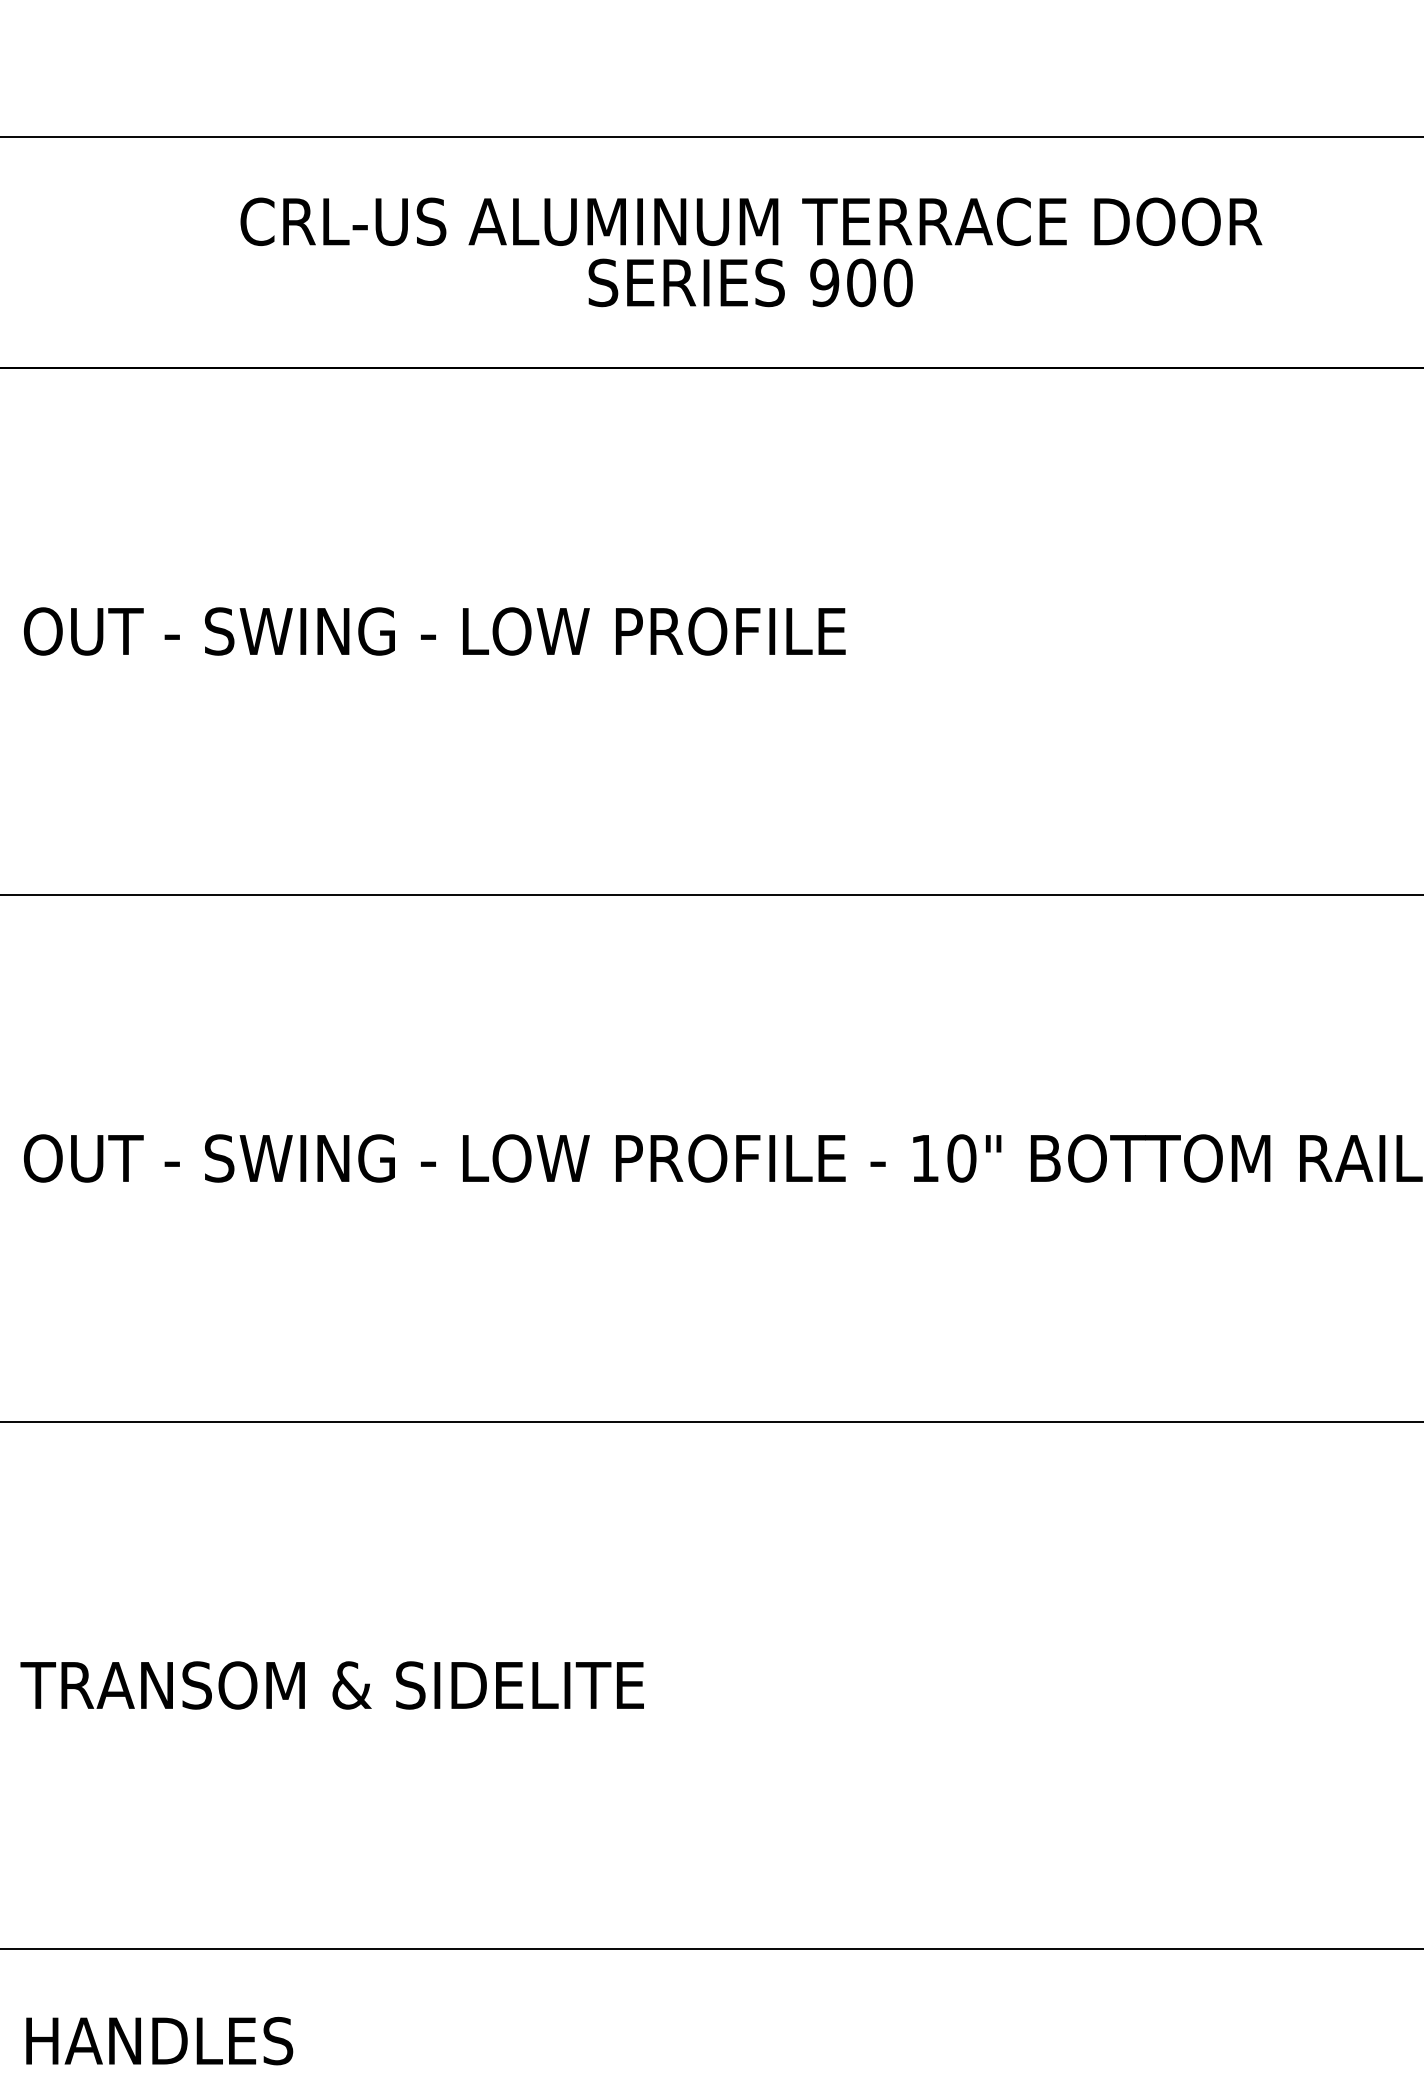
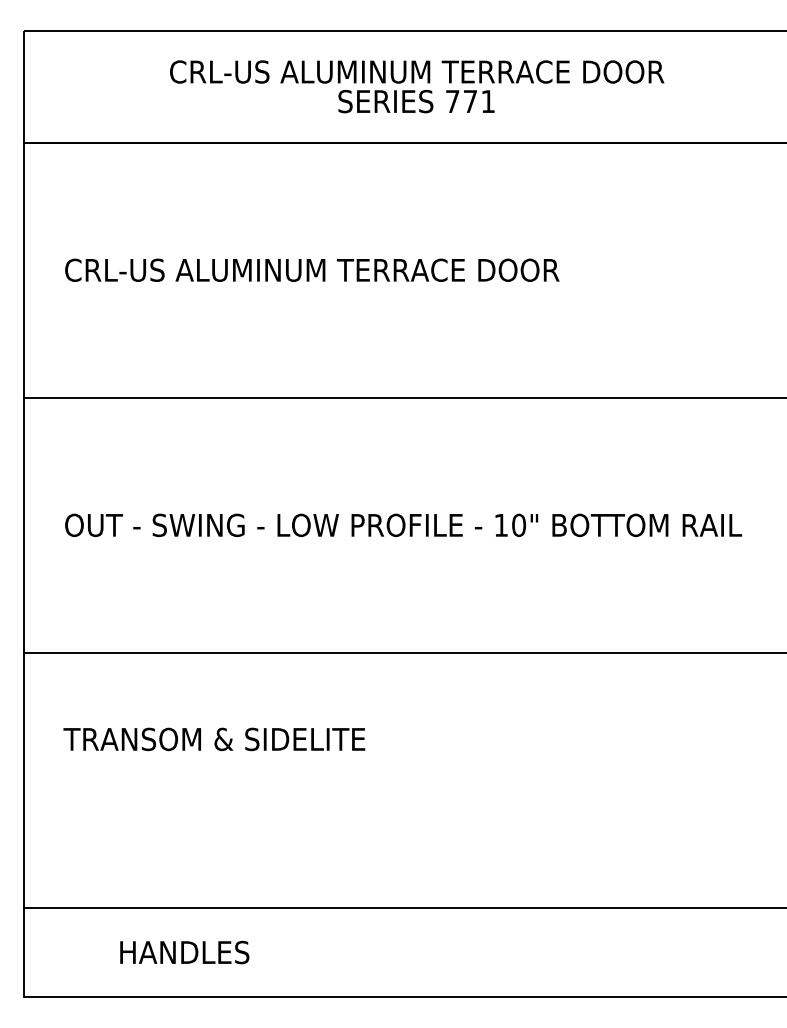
text: (861, 282) -> (470, 101), 900 -> 771
text: (541, 629) -> (315, 269), OUT - SWING - LOW PROFILE -> CRL-US ALUMINUM TERRACE DOOR
text: (332, 1685) -> (214, 739), moved
text: (159, 2040) -> (184, 952), moved

